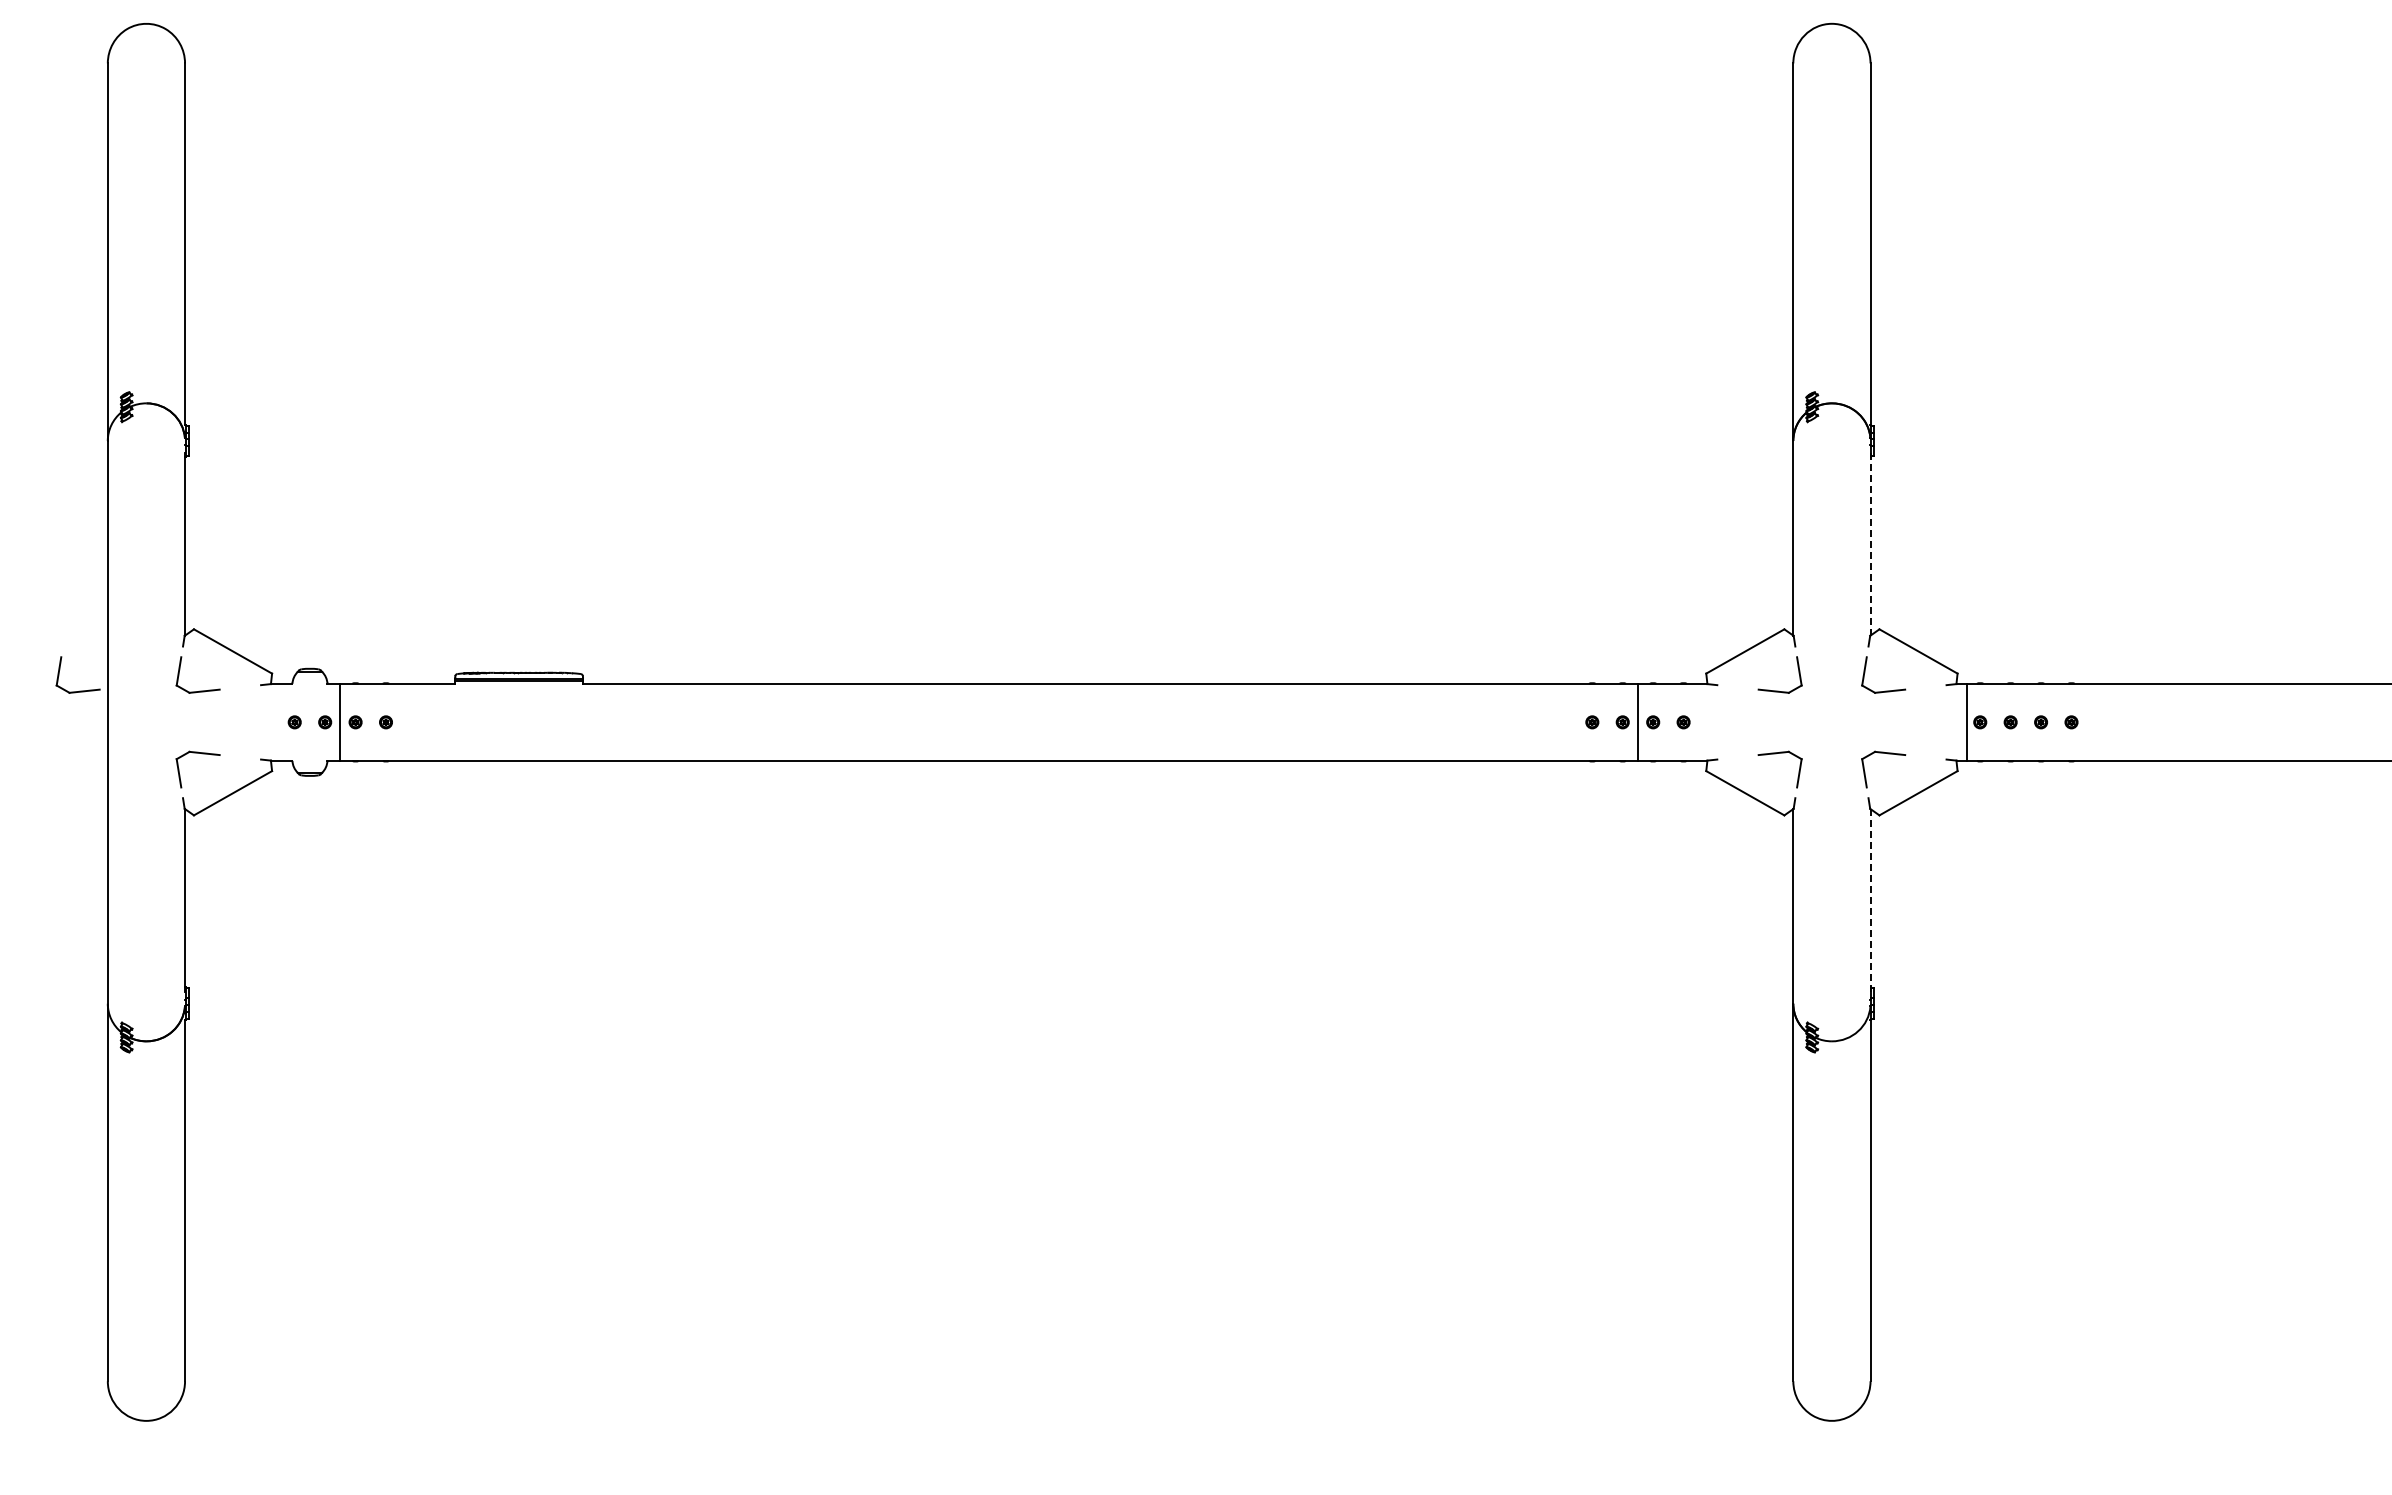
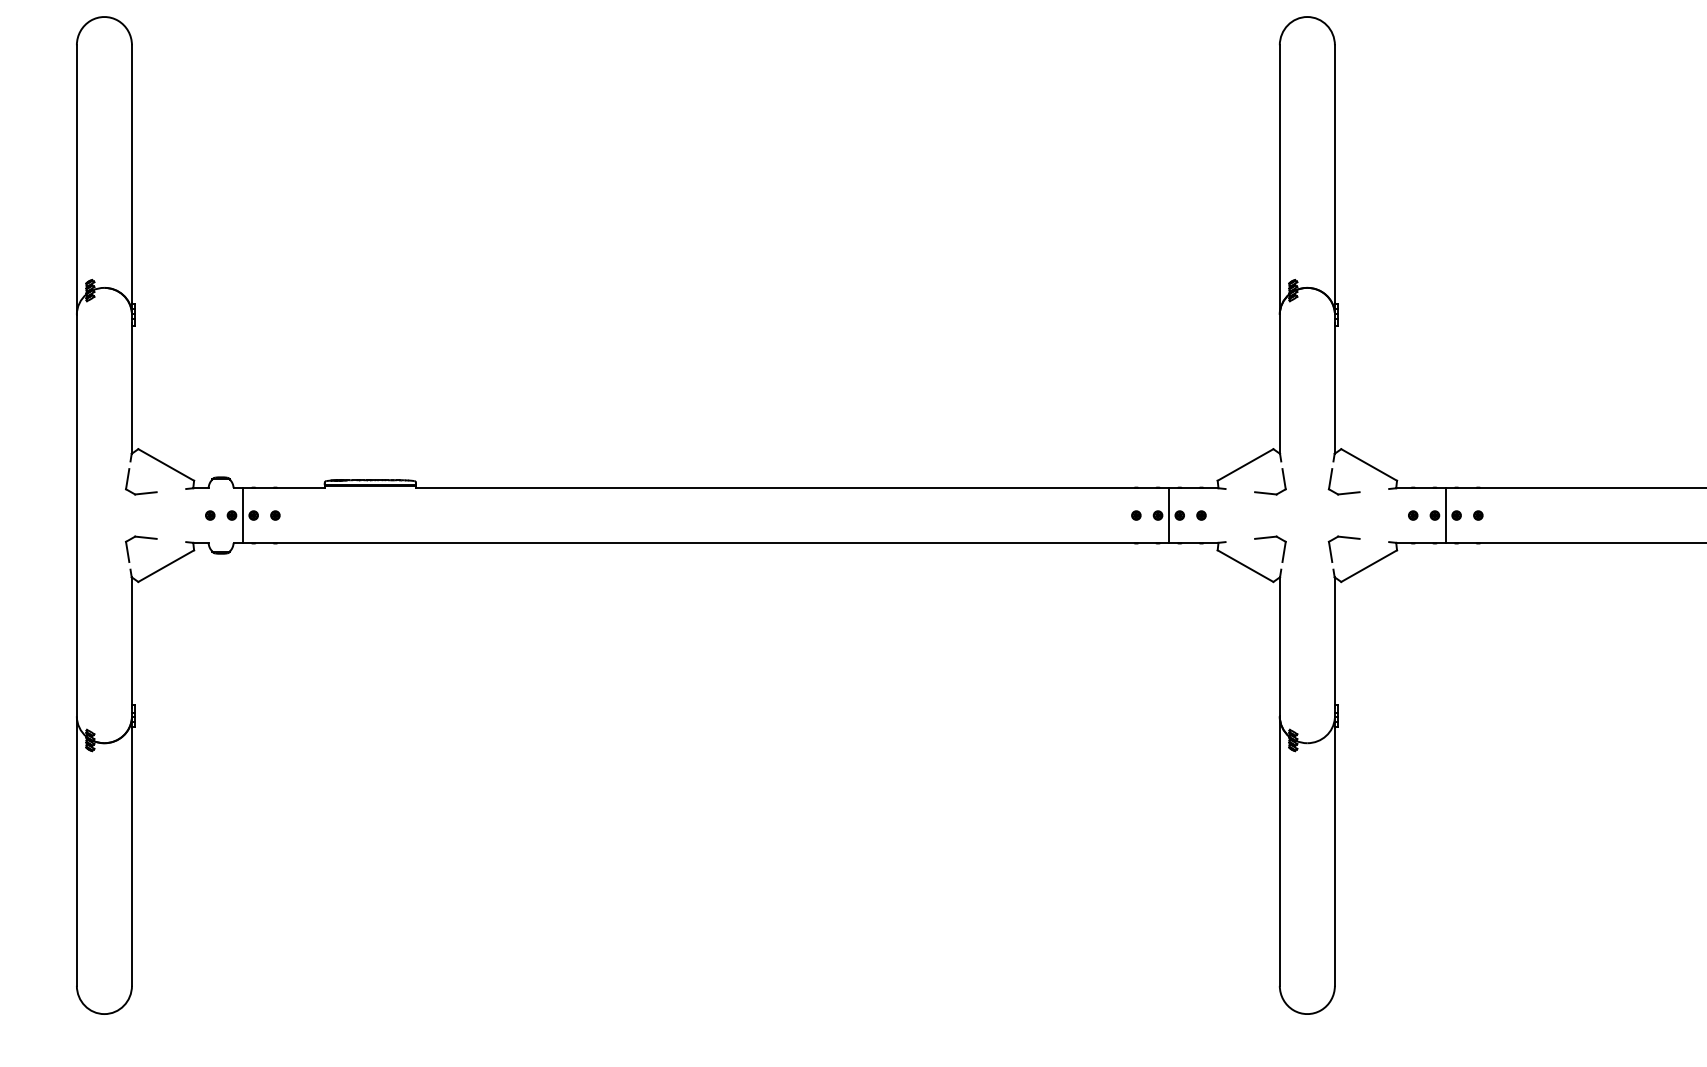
line: (1870, 543) -> (1334, 387), dashed -> solid
part: (79, 690) -> (56, 492), removed
line: (1966, 722) -> (1445, 515), moved
line: (1870, 900) -> (1334, 642), dashed -> solid

